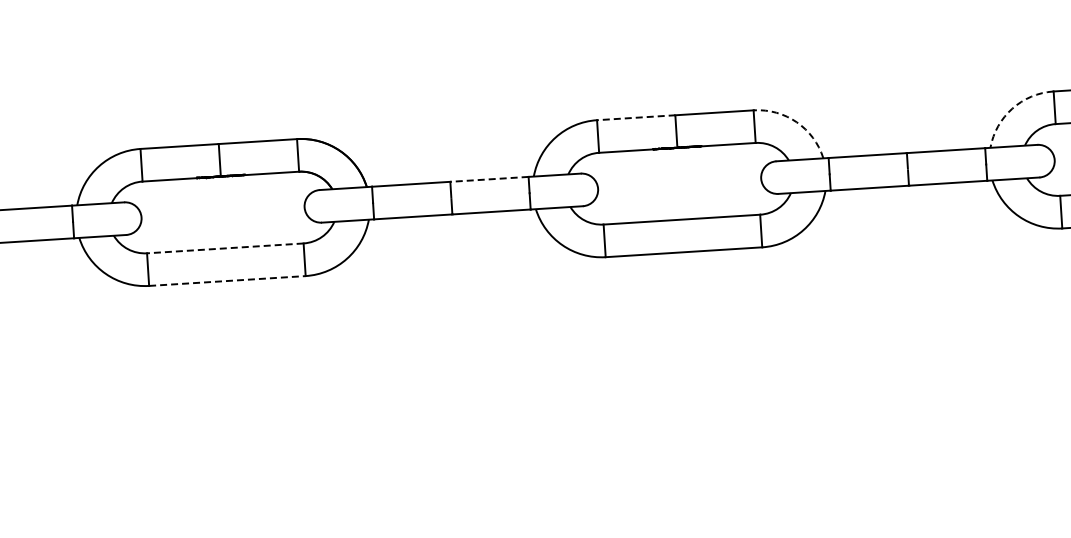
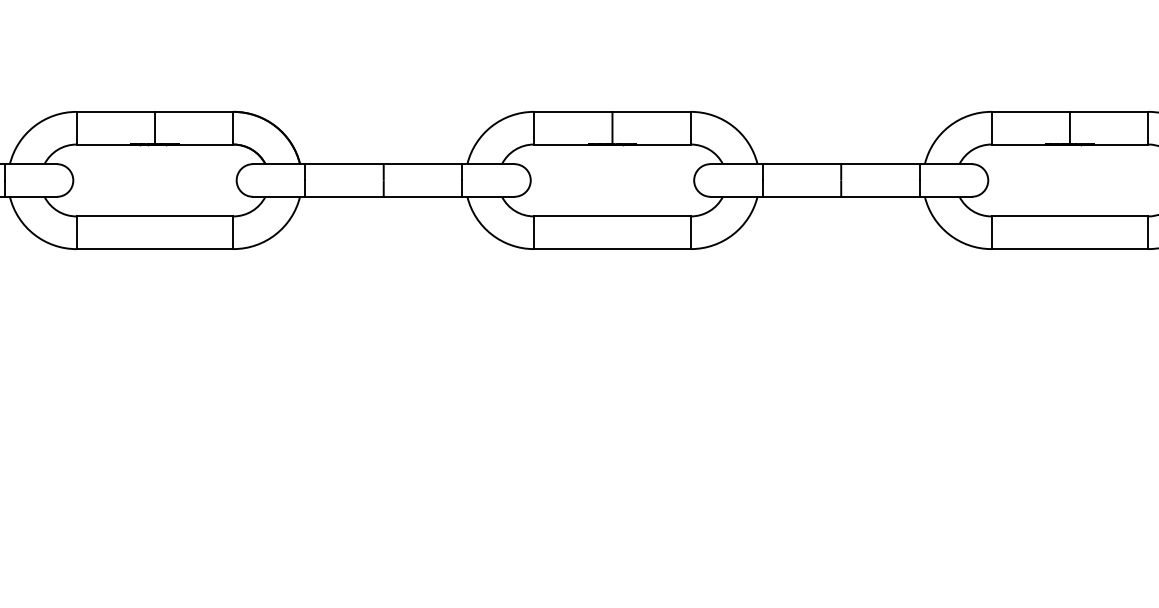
arc: (1012, 108) -> (949, 126), dashed -> solid
line: (635, 117) -> (572, 111), dashed -> solid
arc: (797, 122) -> (733, 126), dashed -> solid
line: (489, 179) -> (422, 164), dashed -> solid
line: (224, 248) -> (154, 216), dashed -> solid
line: (227, 281) -> (155, 249), dashed -> solid

